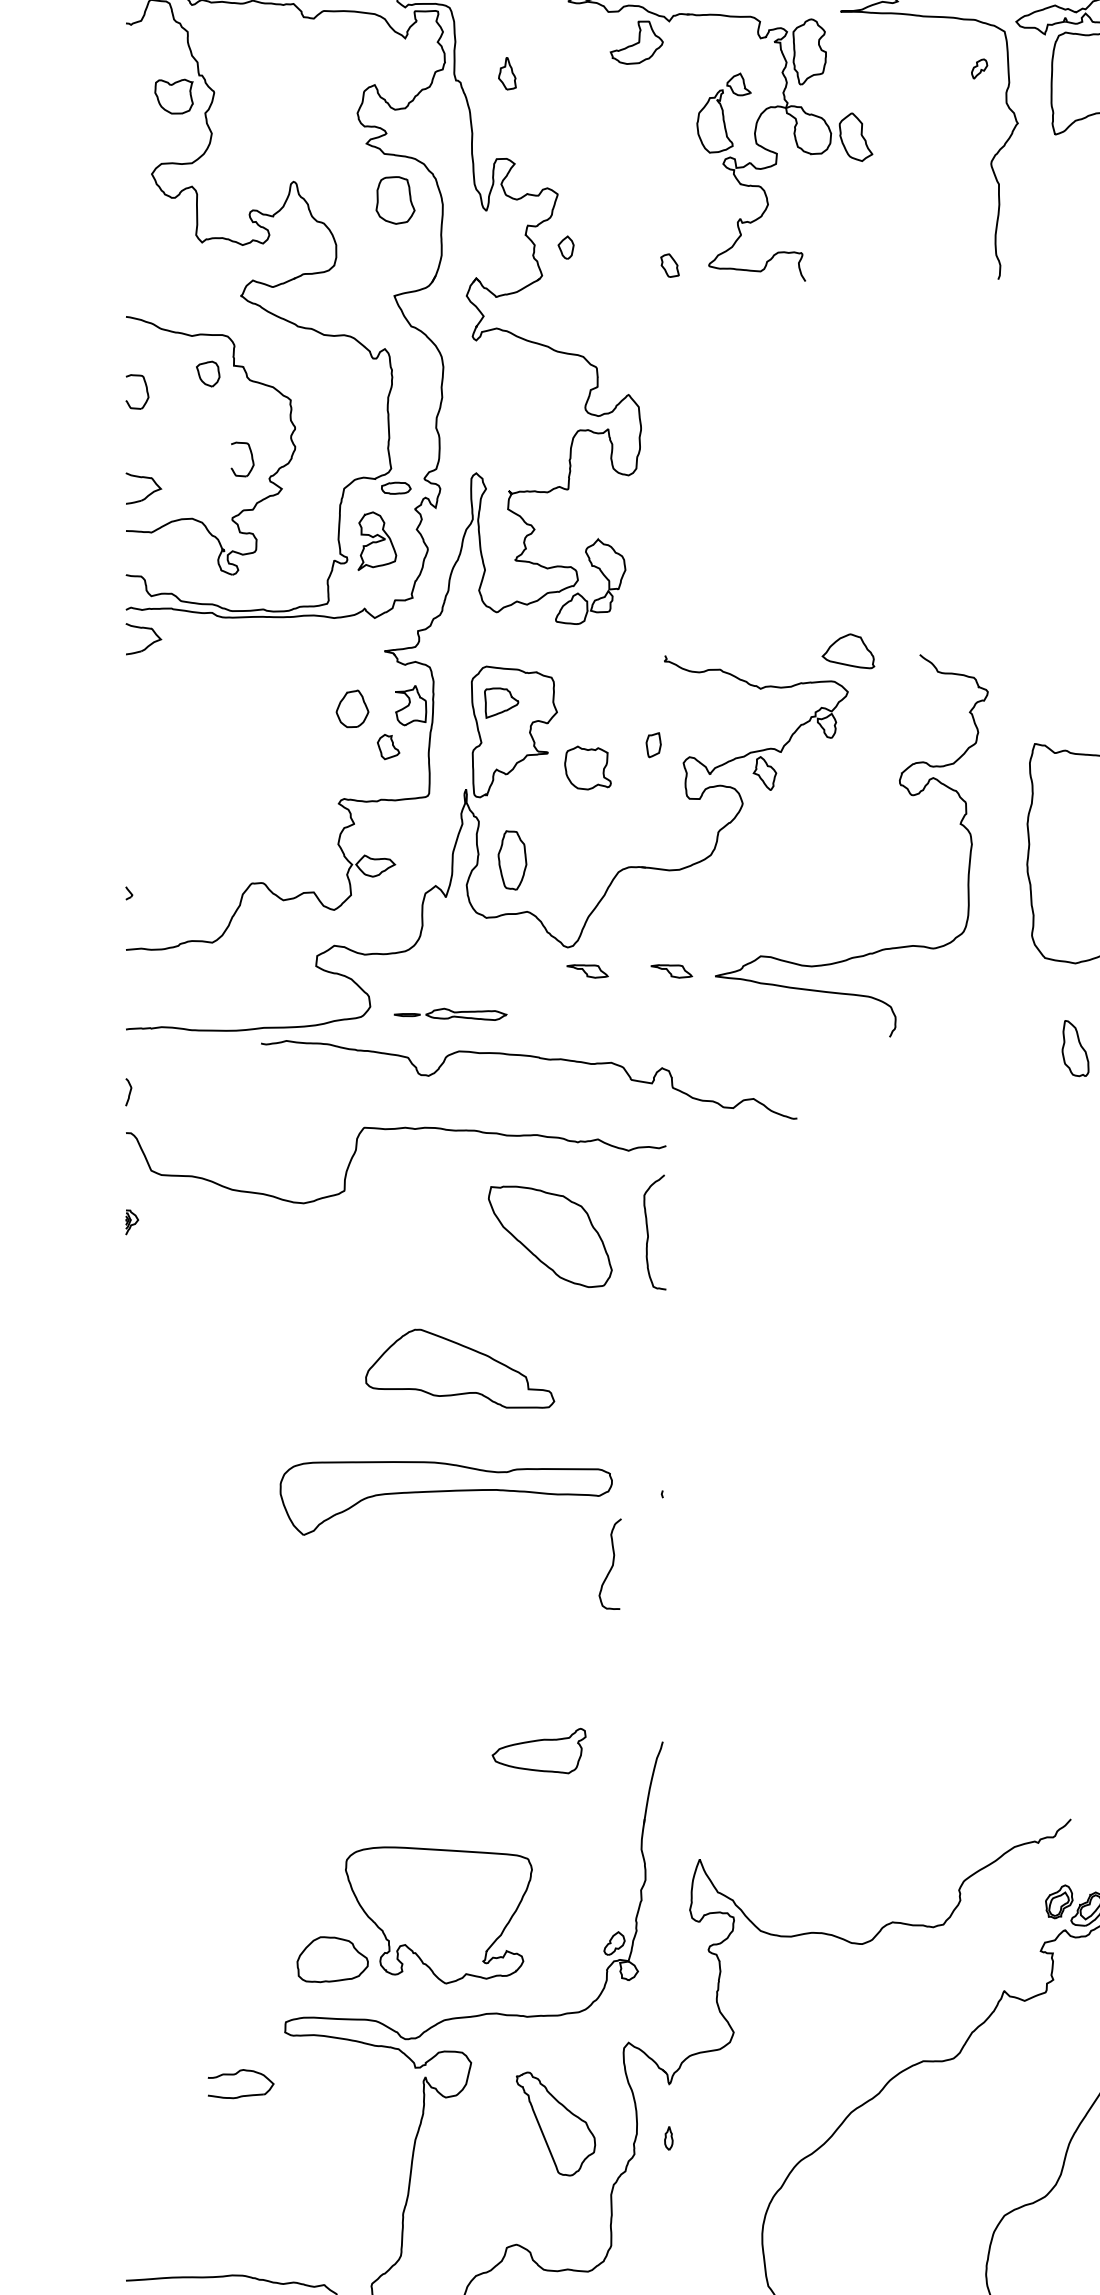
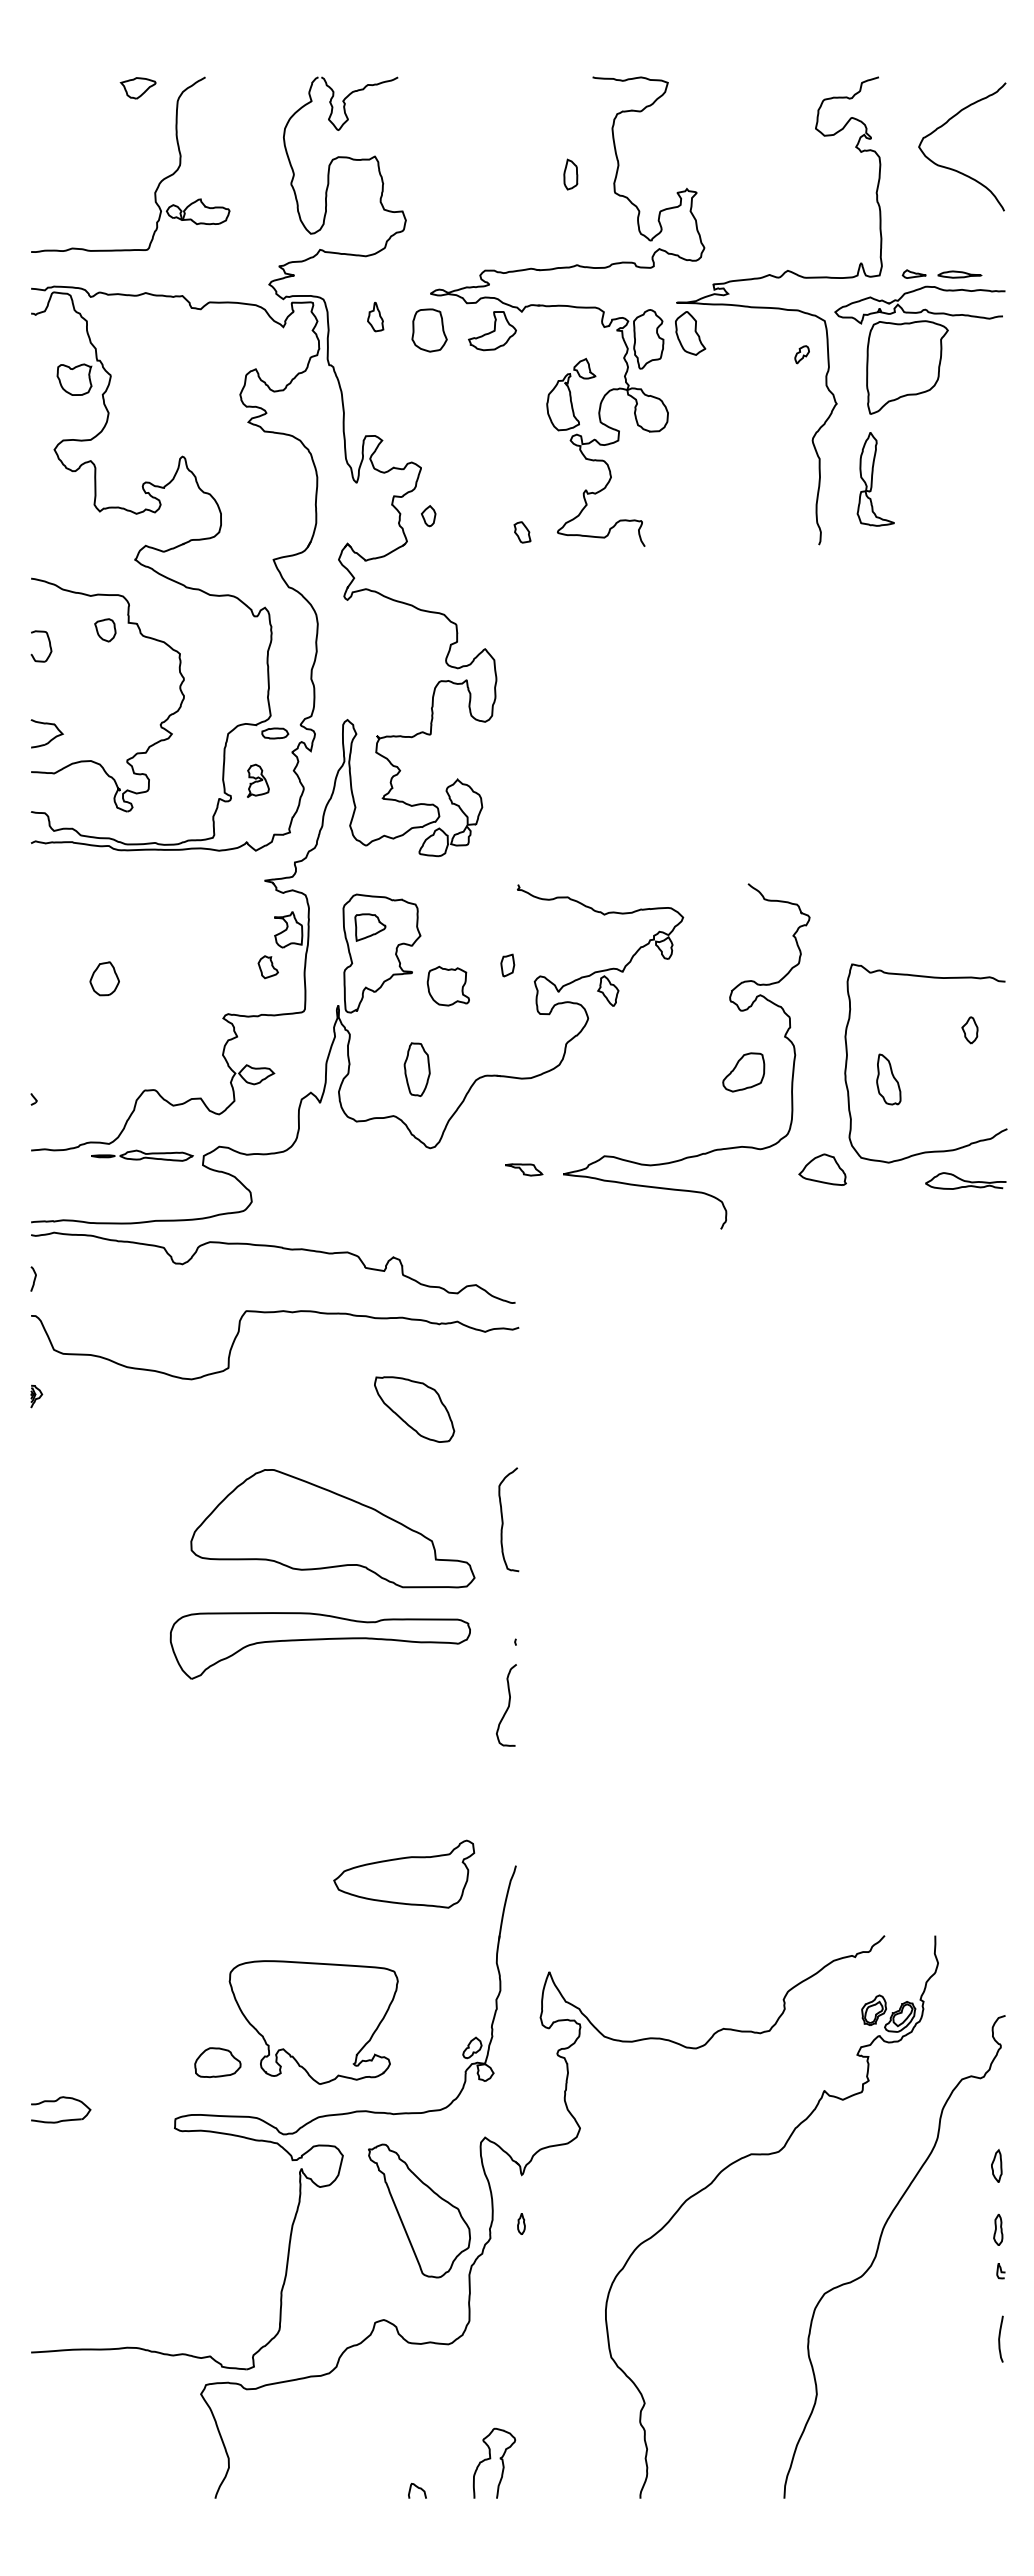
part: (507, 73) -> (375, 316), moved
part: (855, 137) -> (690, 333), moved
part: (395, 200) -> (429, 330), moved
part: (1060, 207) -> (875, 479), added
part: (251, 459) -> (144, 707), removed
part: (377, 540) -> (258, 780), size x0.62
part: (148, 644) -> (51, 874), removed
part: (848, 651) -> (822, 1169), moved
part: (352, 708) -> (104, 978), moved
part: (511, 860) -> (416, 1069), moved
part: (914, 863) -> (743, 1072), added
part: (588, 970) -> (448, 1169), removed
part: (450, 1014) -> (142, 1155), moved
part: (1075, 1048) -> (888, 1079), moved
curve: (536, 1058) -> (279, 1248), moved
curve: (648, 1232) -> (503, 1519), moved
part: (550, 1236) -> (414, 1409), size x0.71
part: (459, 1368) -> (332, 1528), size x1.67
curve: (611, 1565) -> (507, 1706), moved
part: (539, 1750) -> (404, 1873), size x1.67
part: (332, 1959) -> (217, 2062), size x0.71
part: (237, 2074) -> (57, 2101), moved
part: (555, 2123) -> (419, 2210), size x1.43

